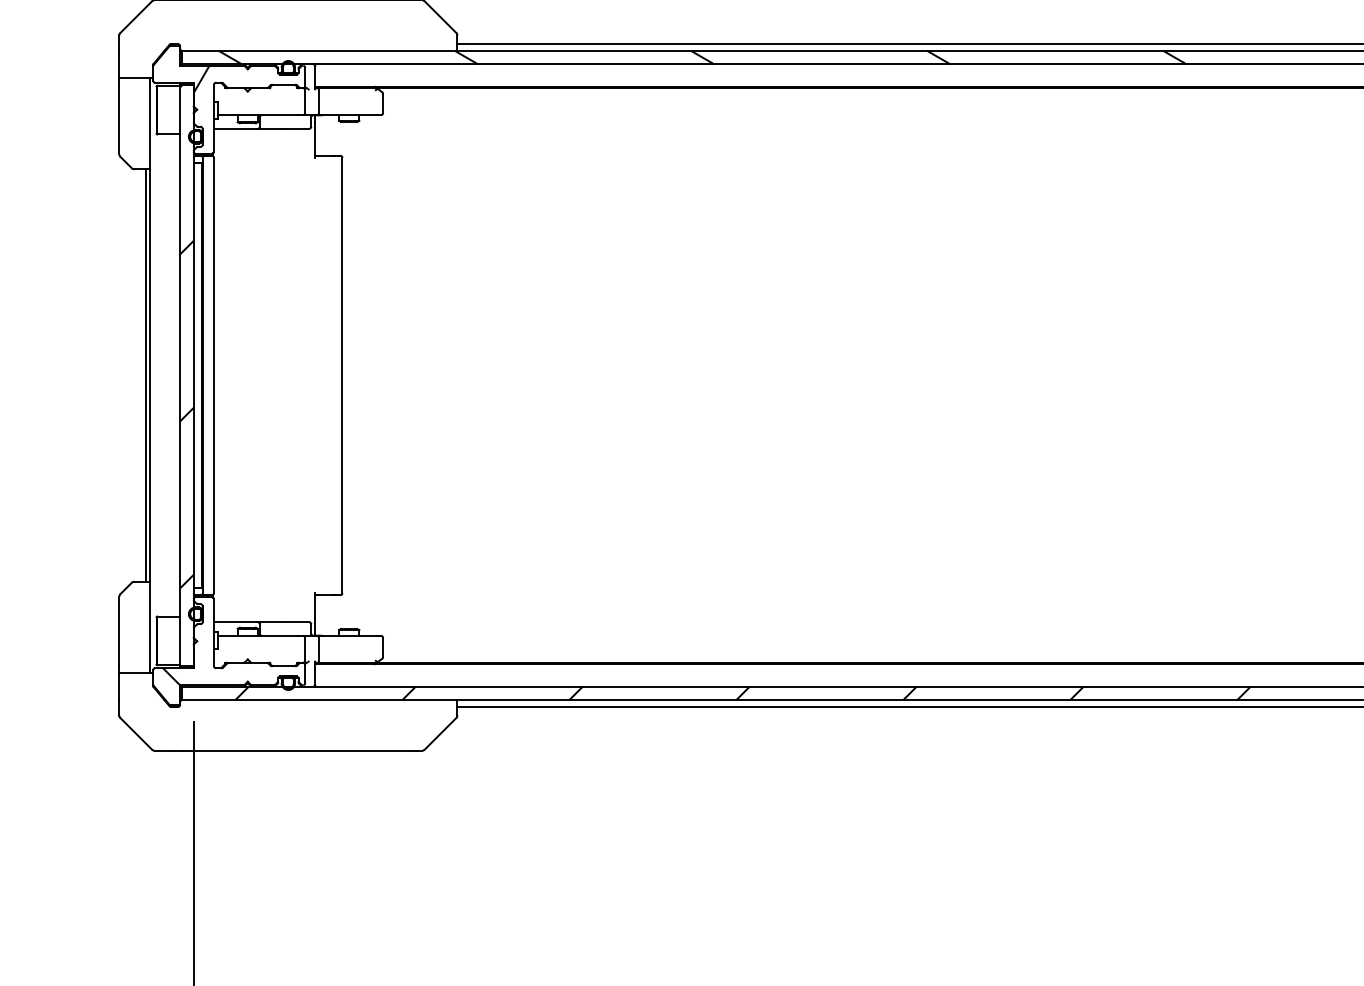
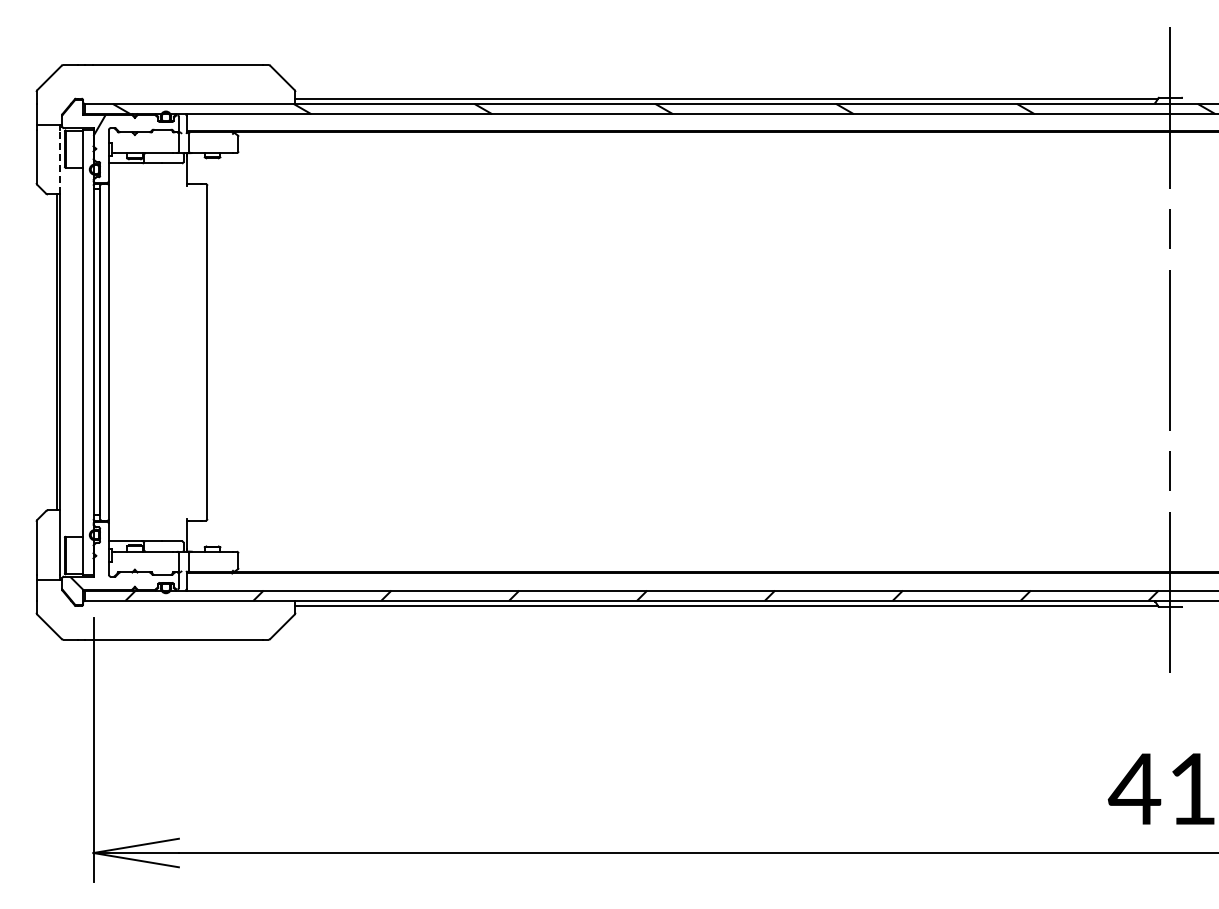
line: (149, 126) -> (59, 161), solid -> dashed
hatch: (187, 336) -> (88, 322), removed

